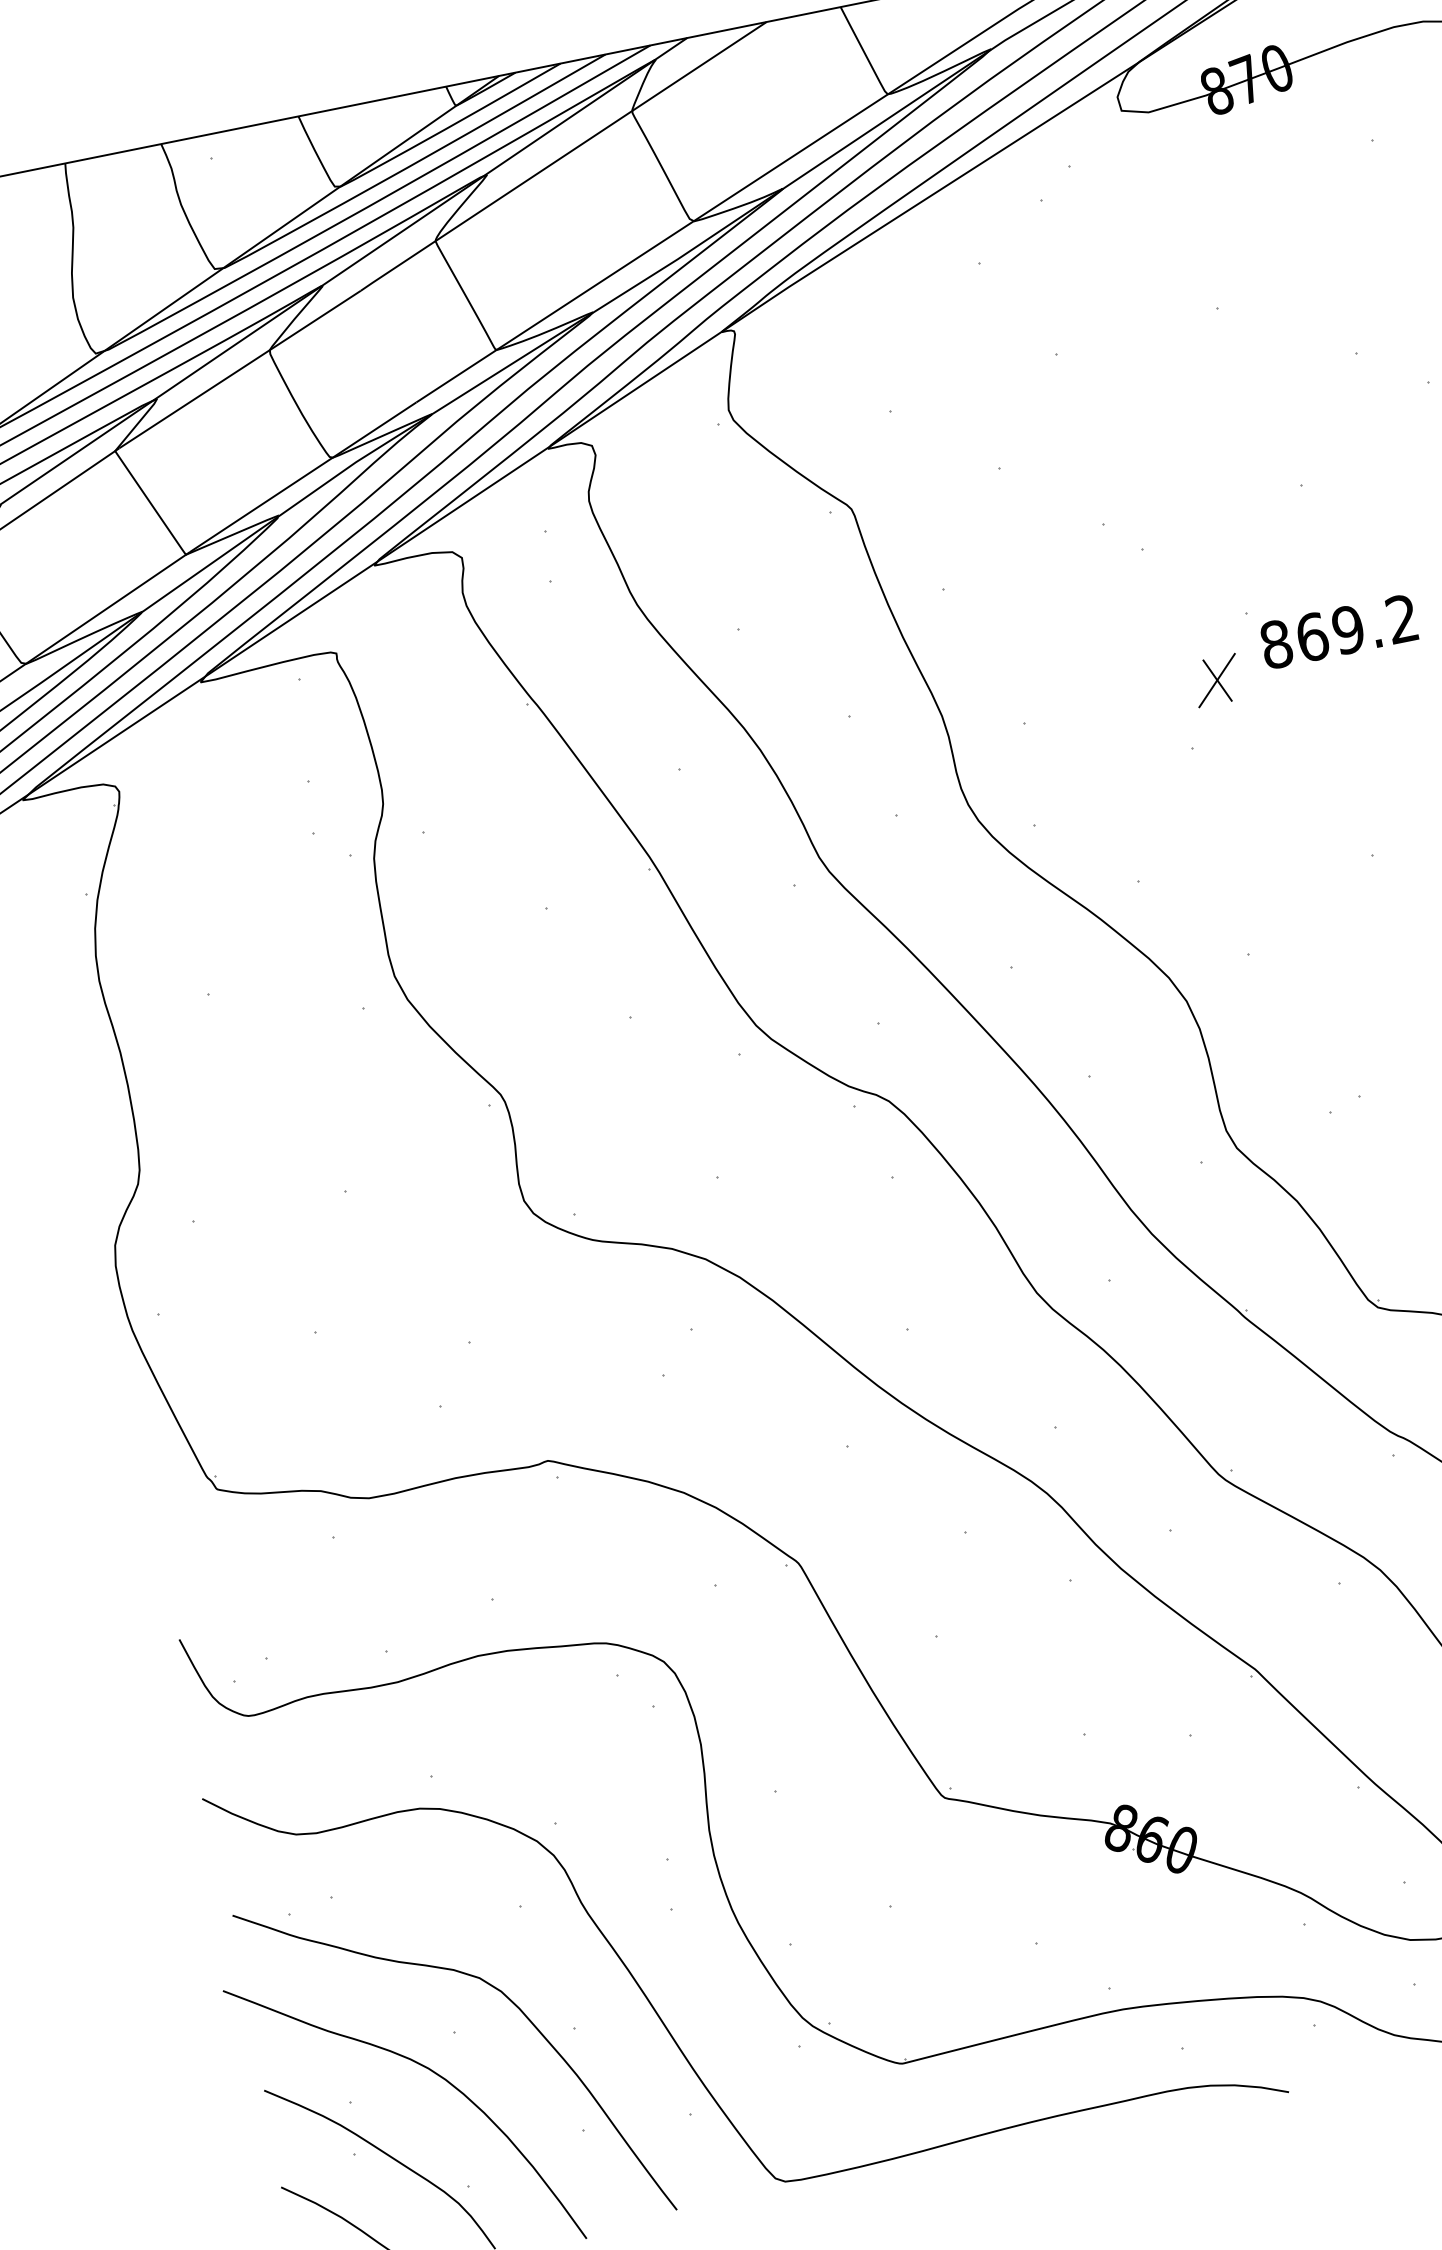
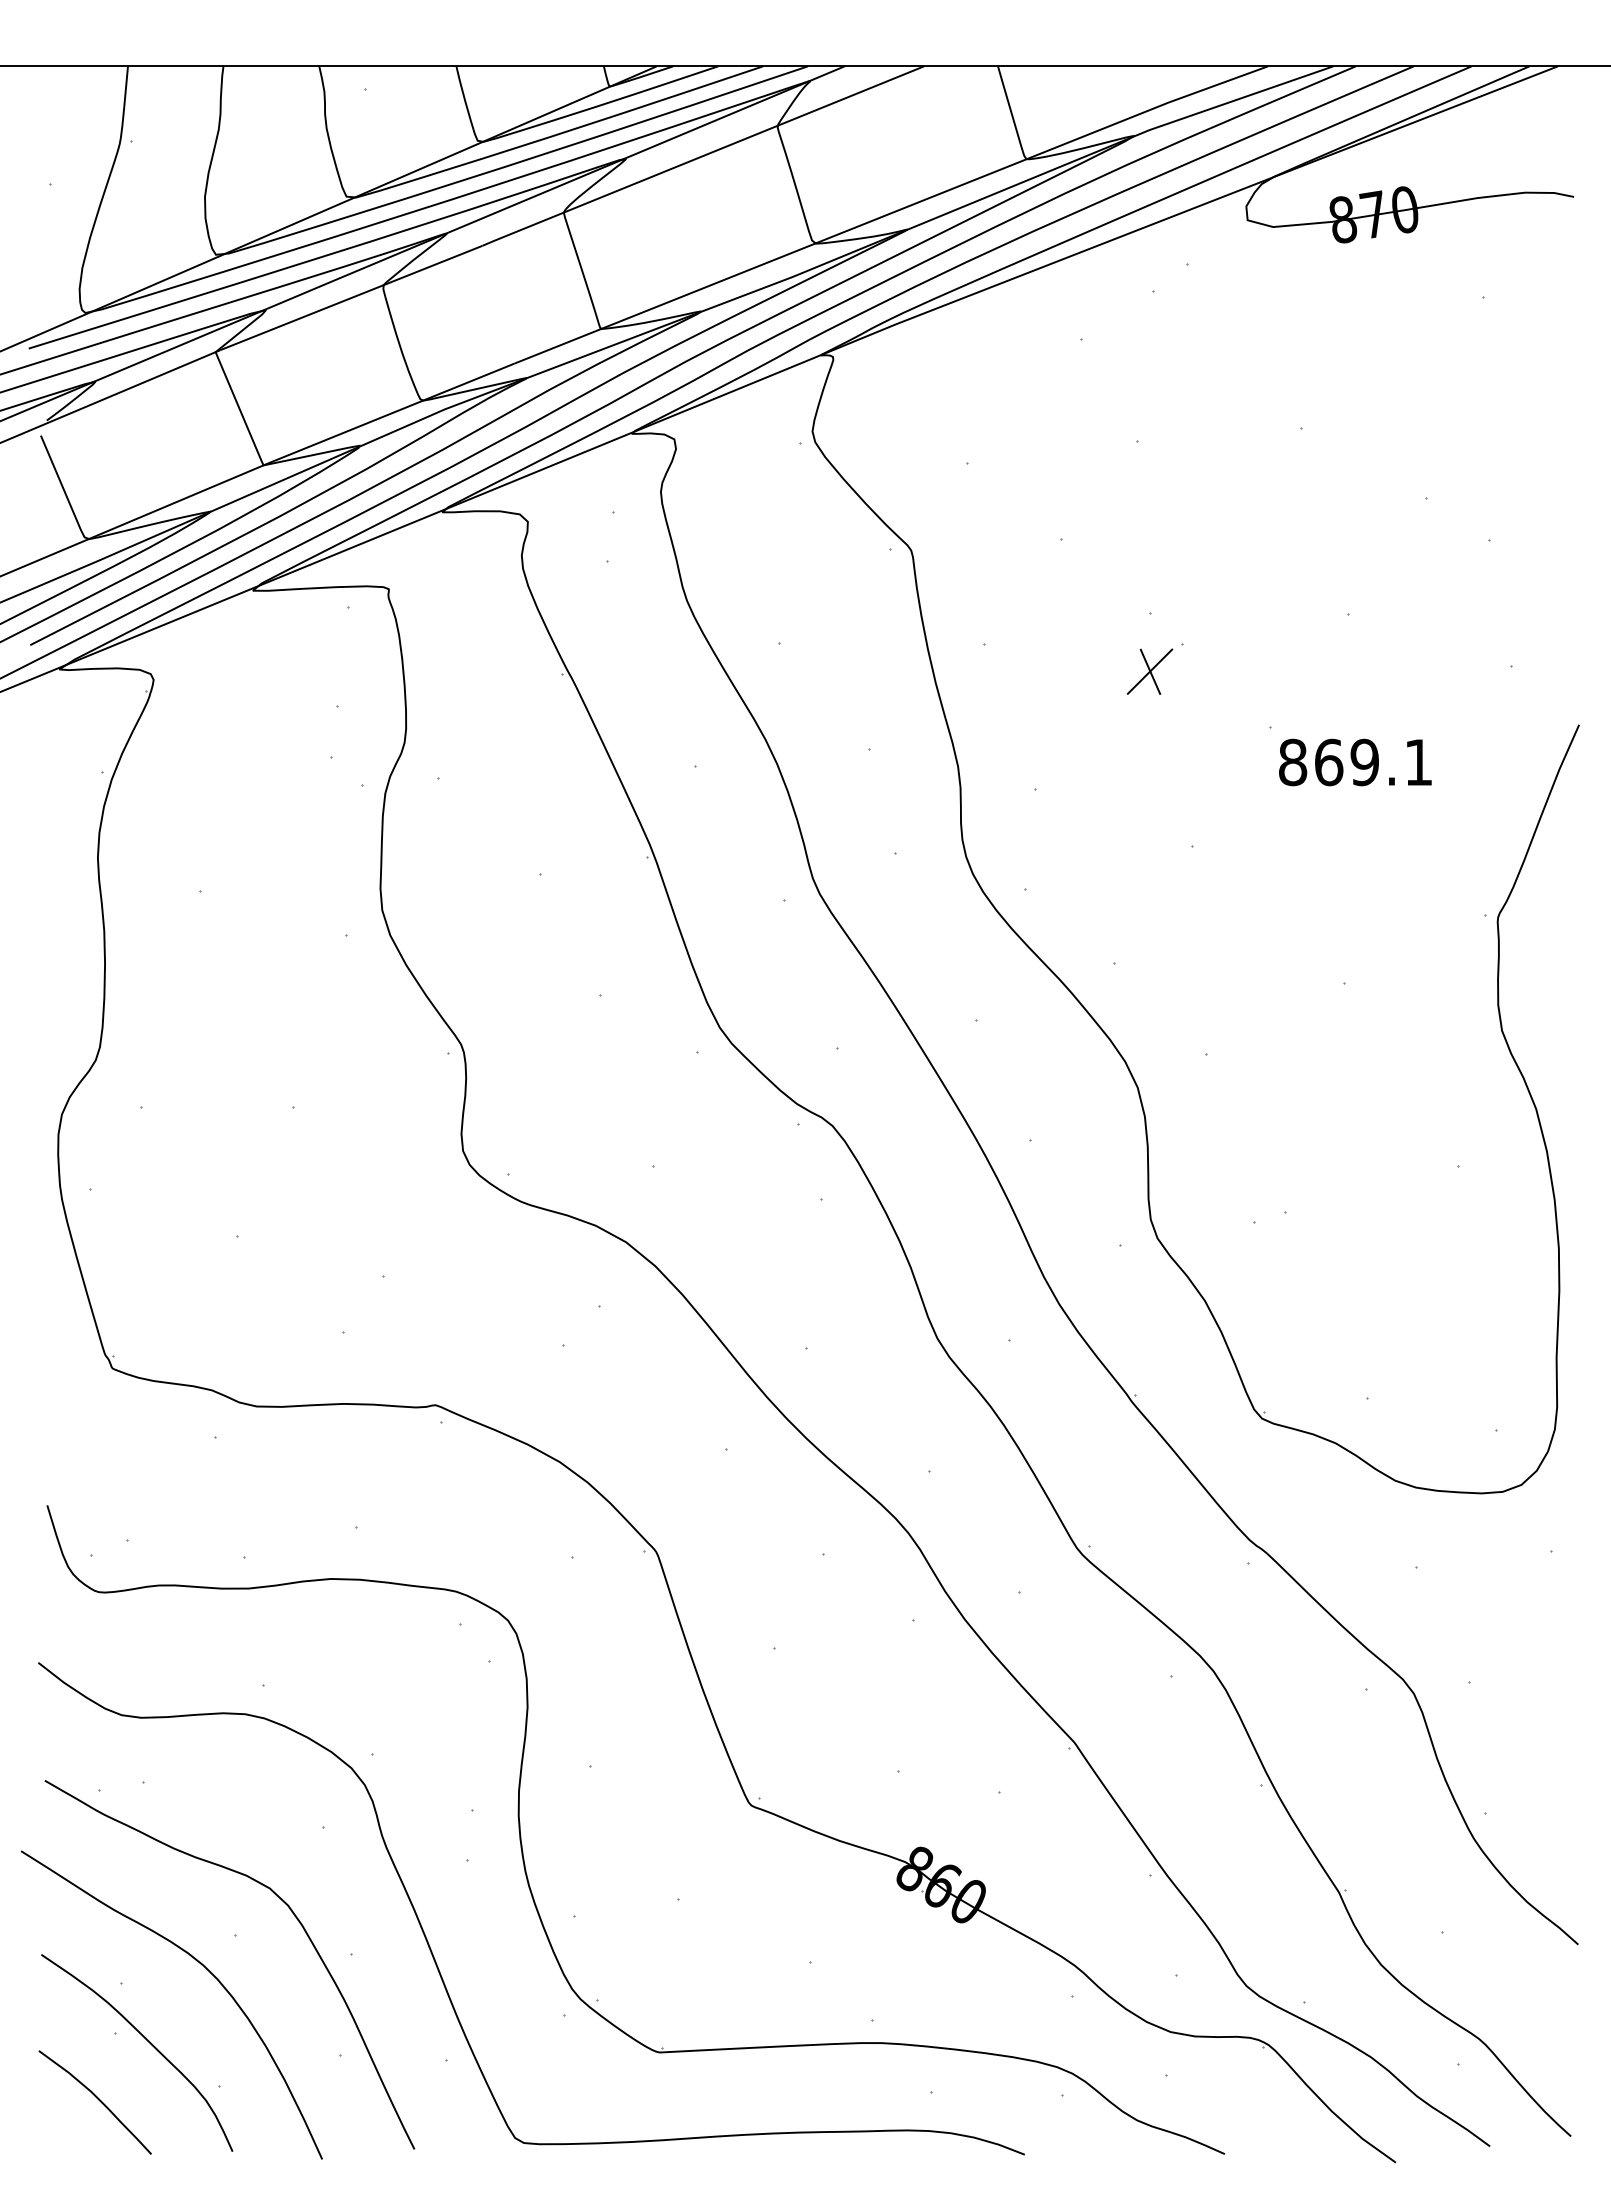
text: (1401, 618) -> (1418, 761), 869.2 -> 869.1
part: (1216, 680) -> (1149, 671), moved

